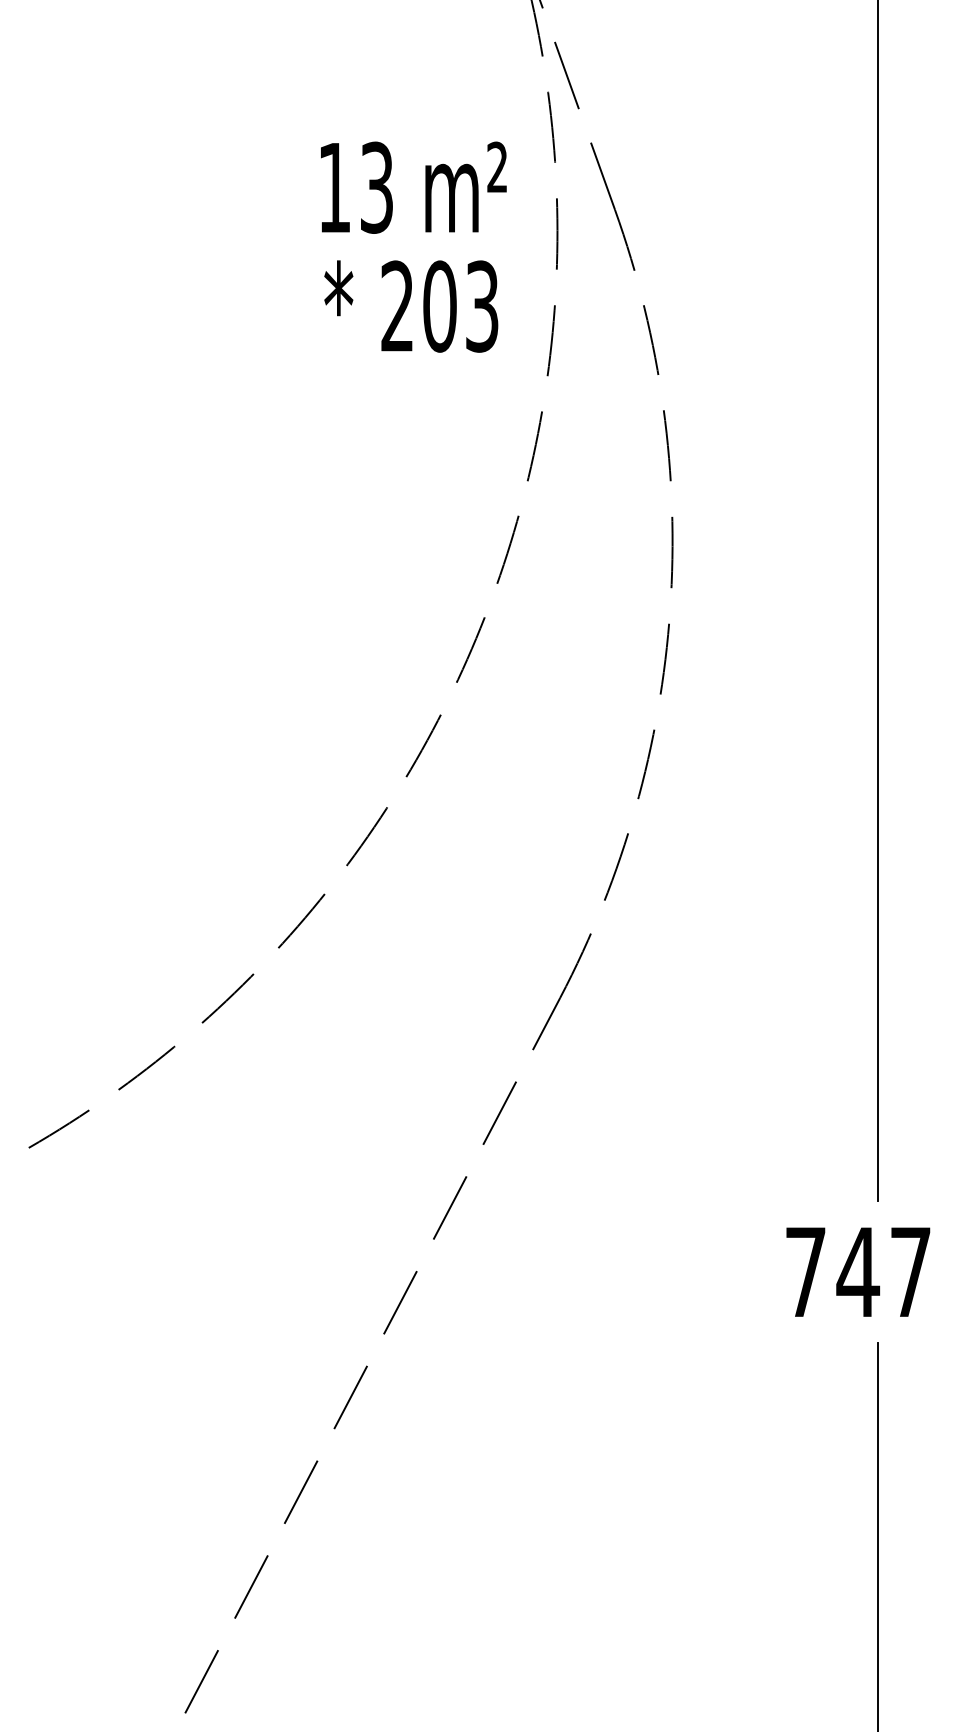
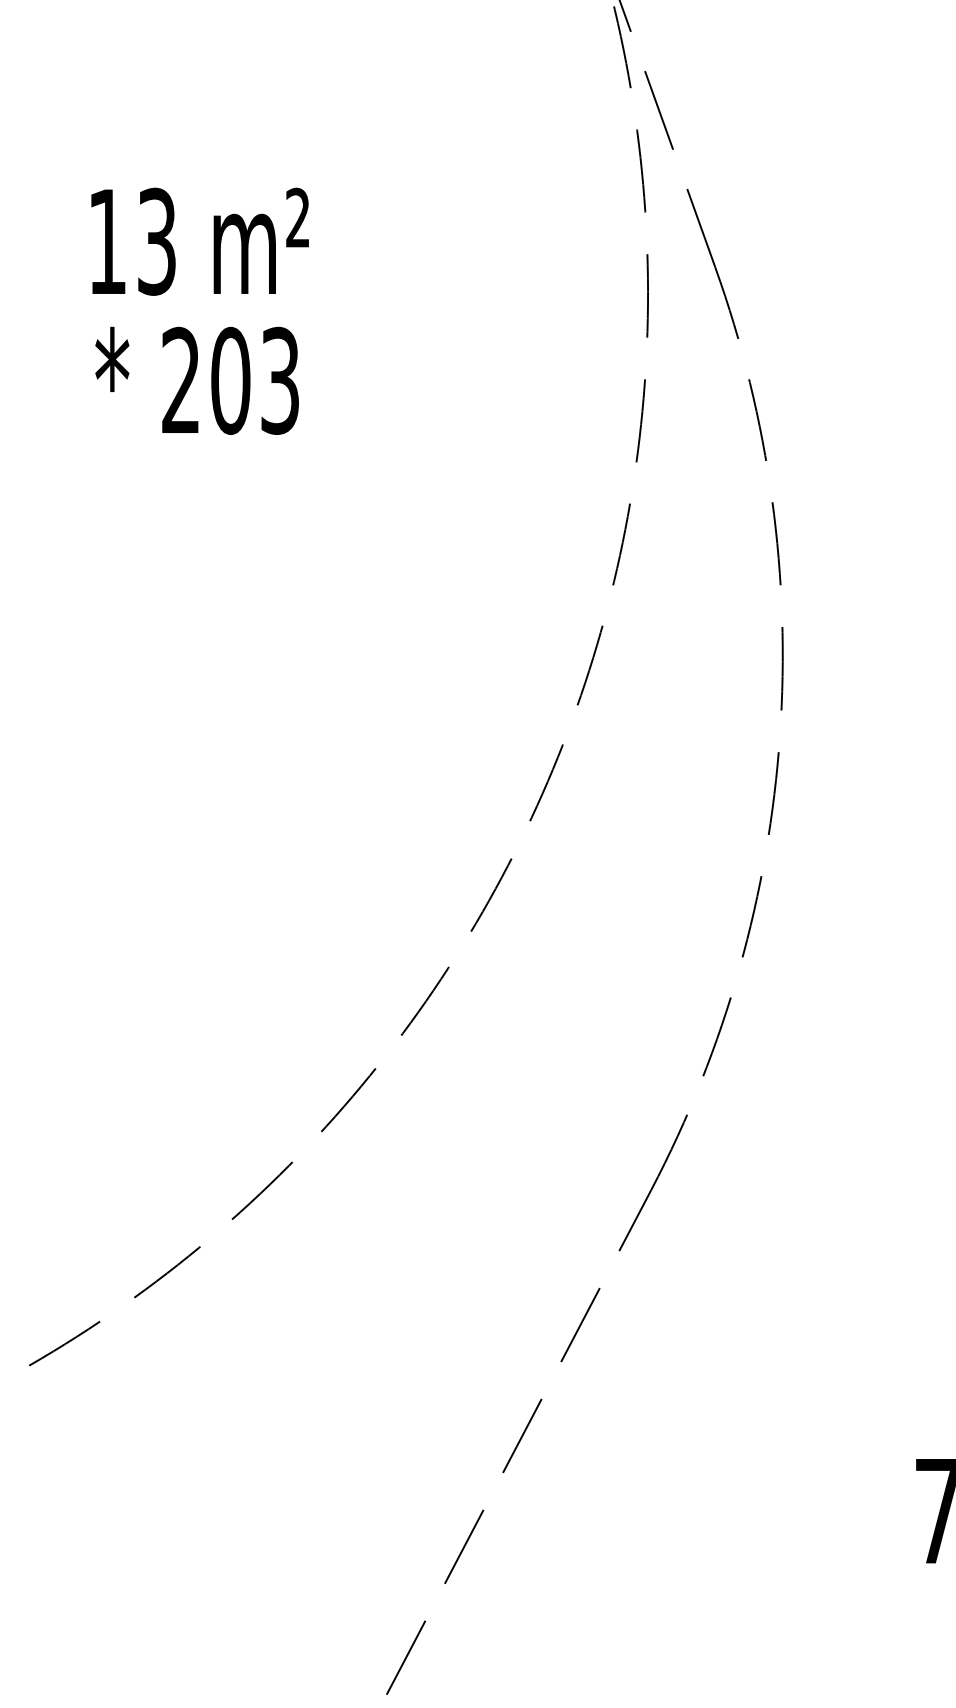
text: (413, 246) -> (199, 310), moved

